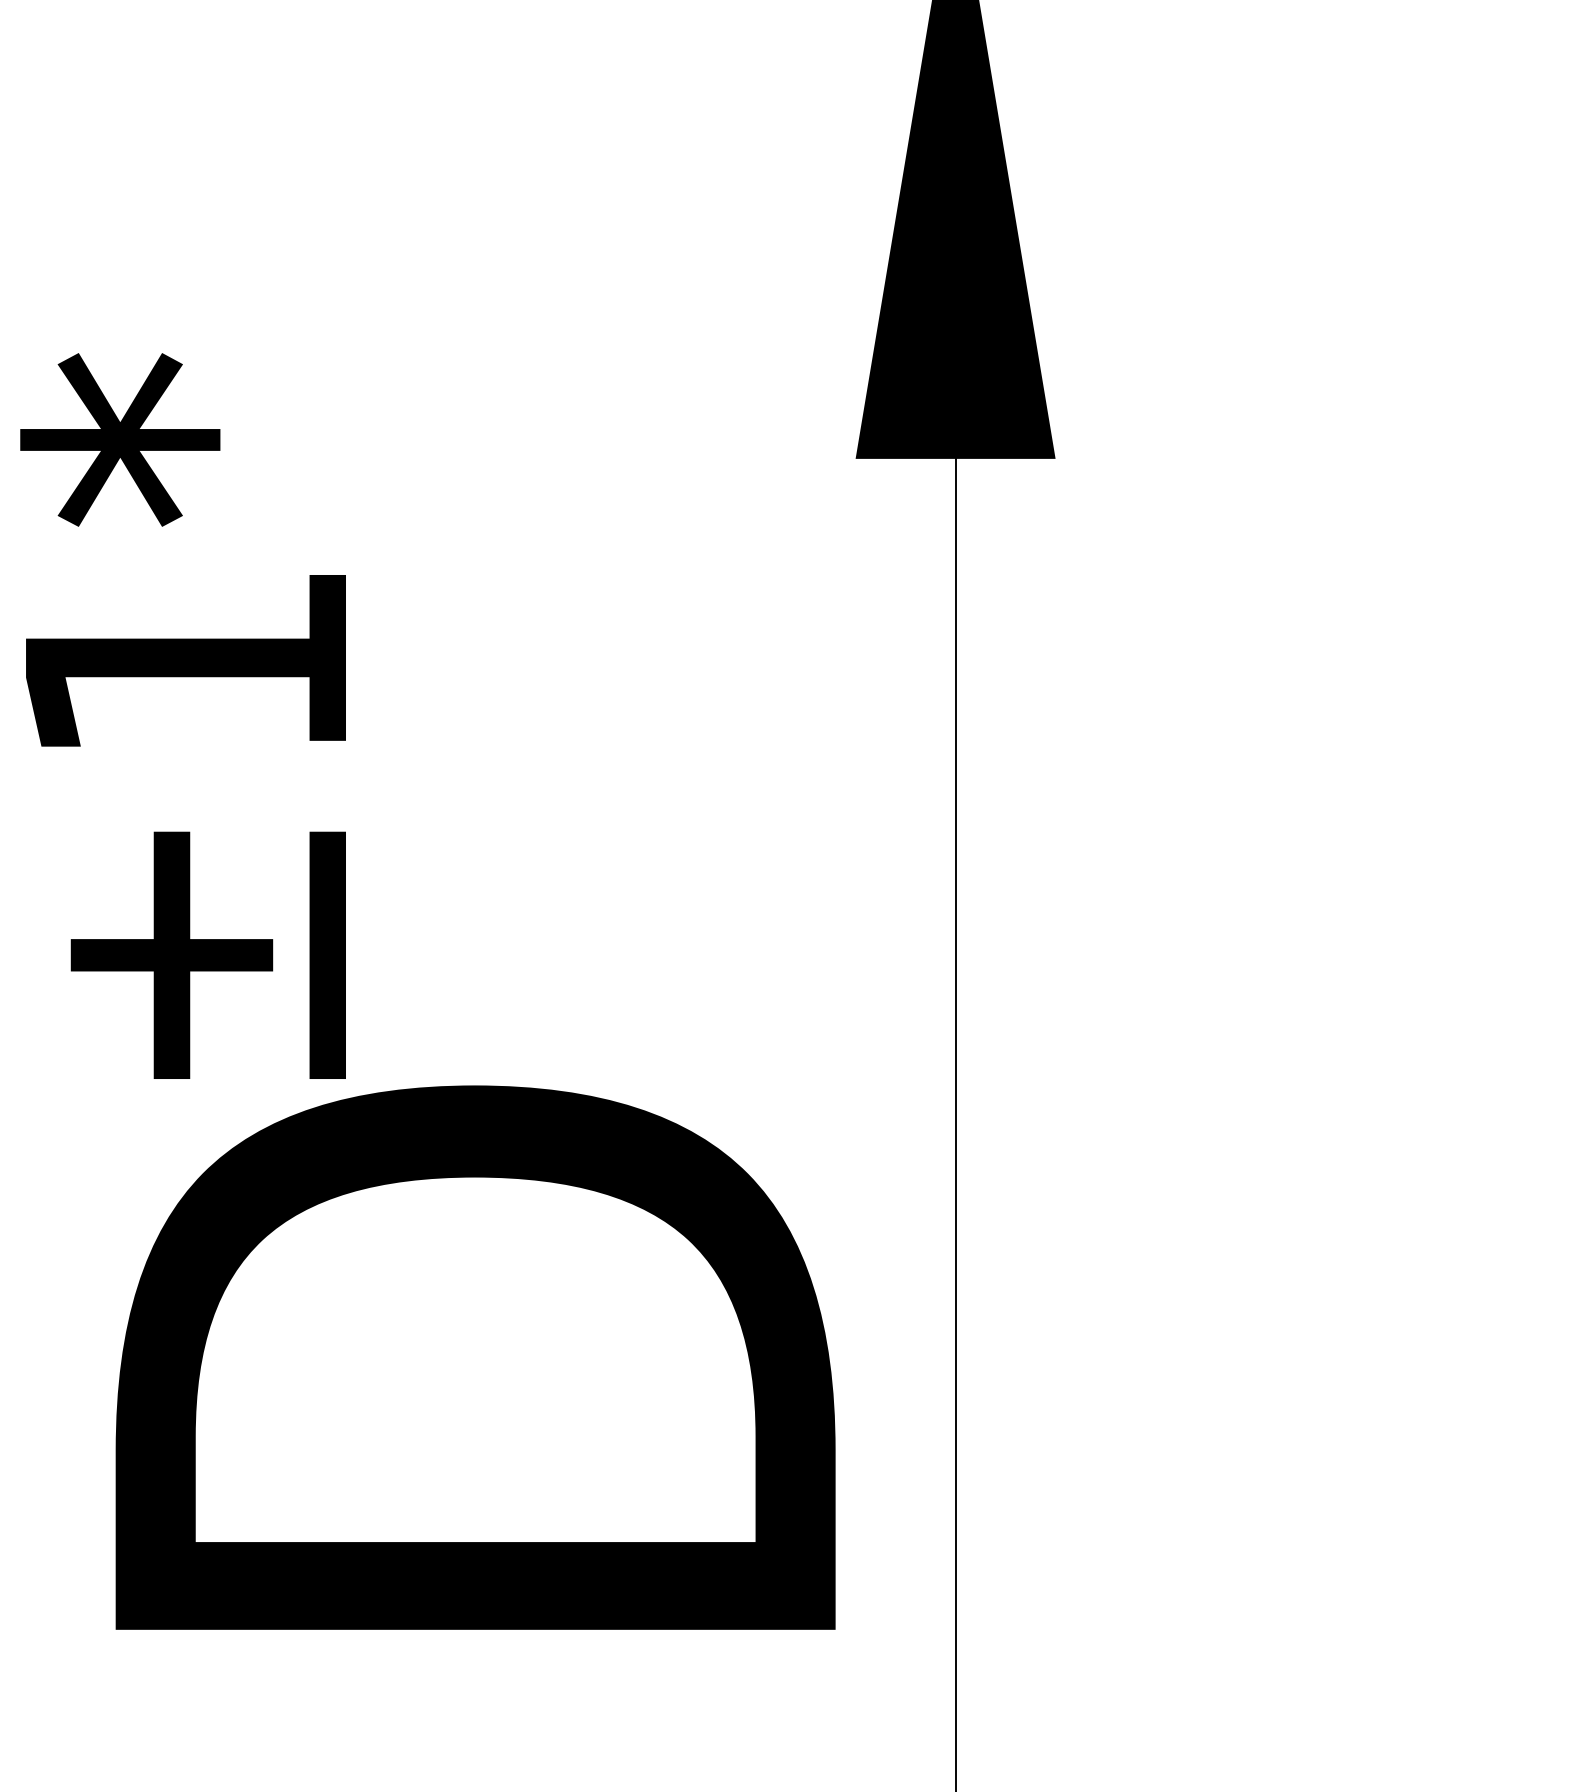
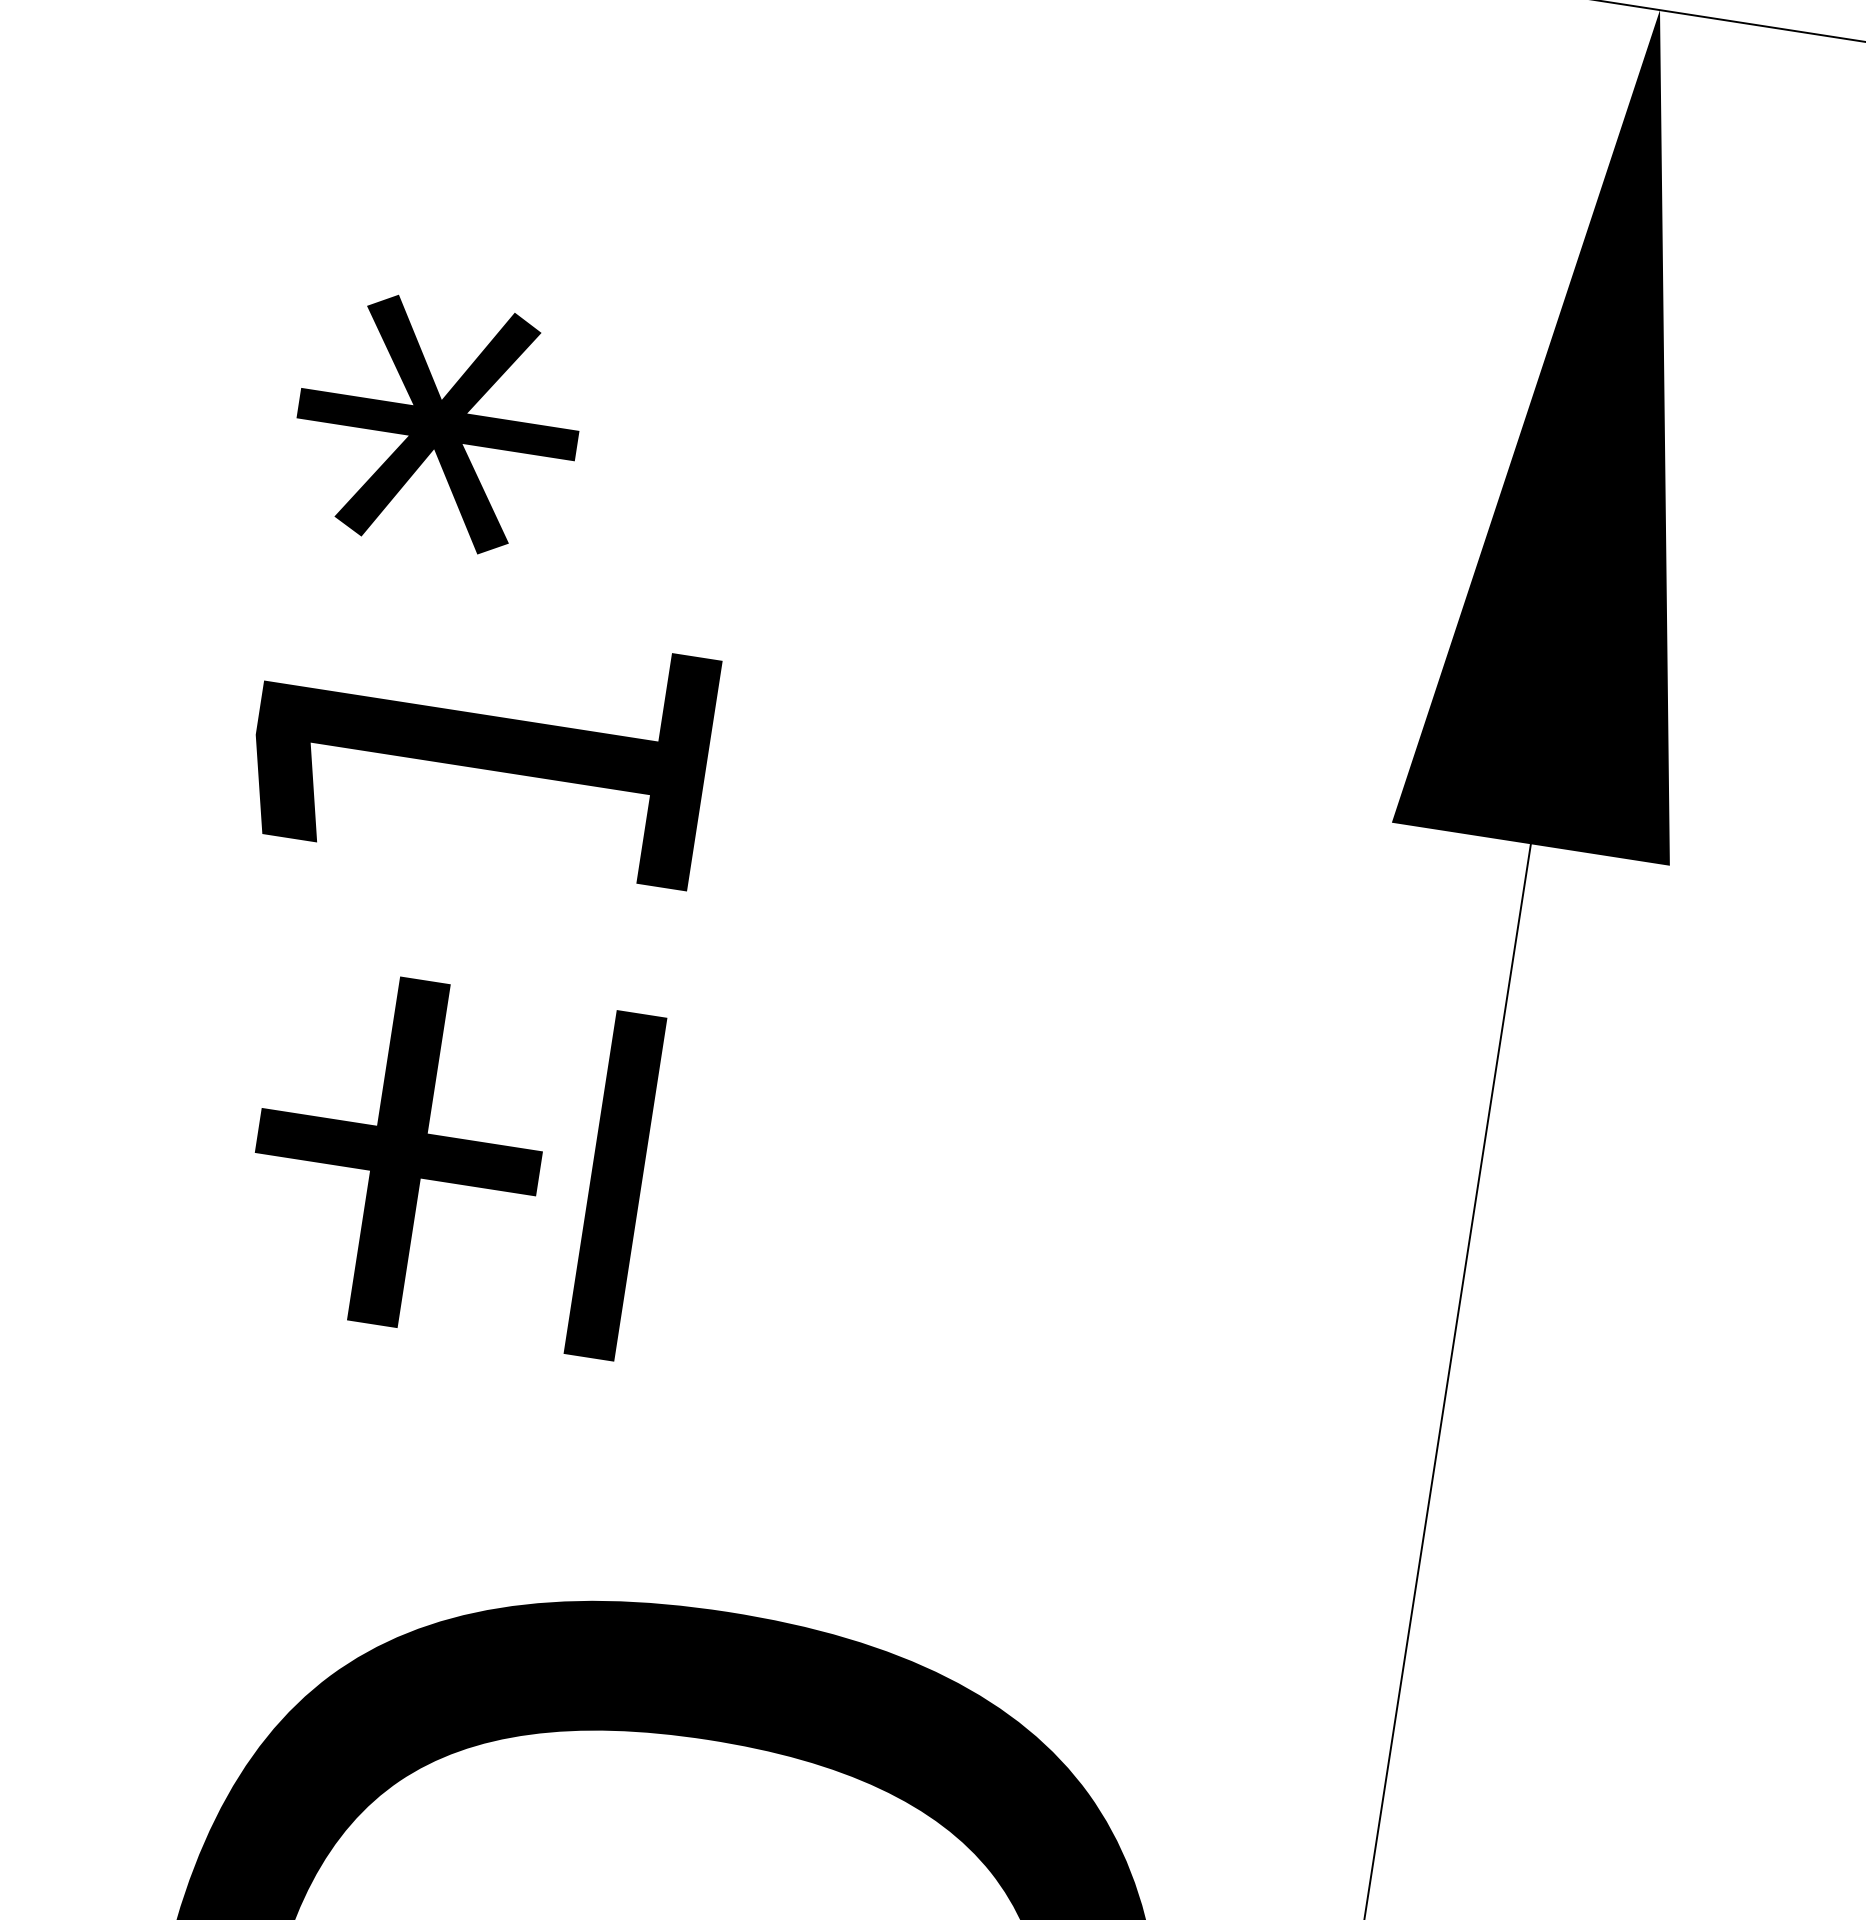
text: (182, 715) -> (465, 821), moved

